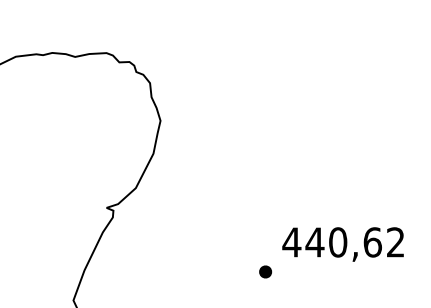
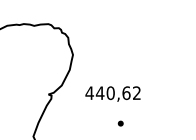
text: (342, 243) -> (112, 93), moved

